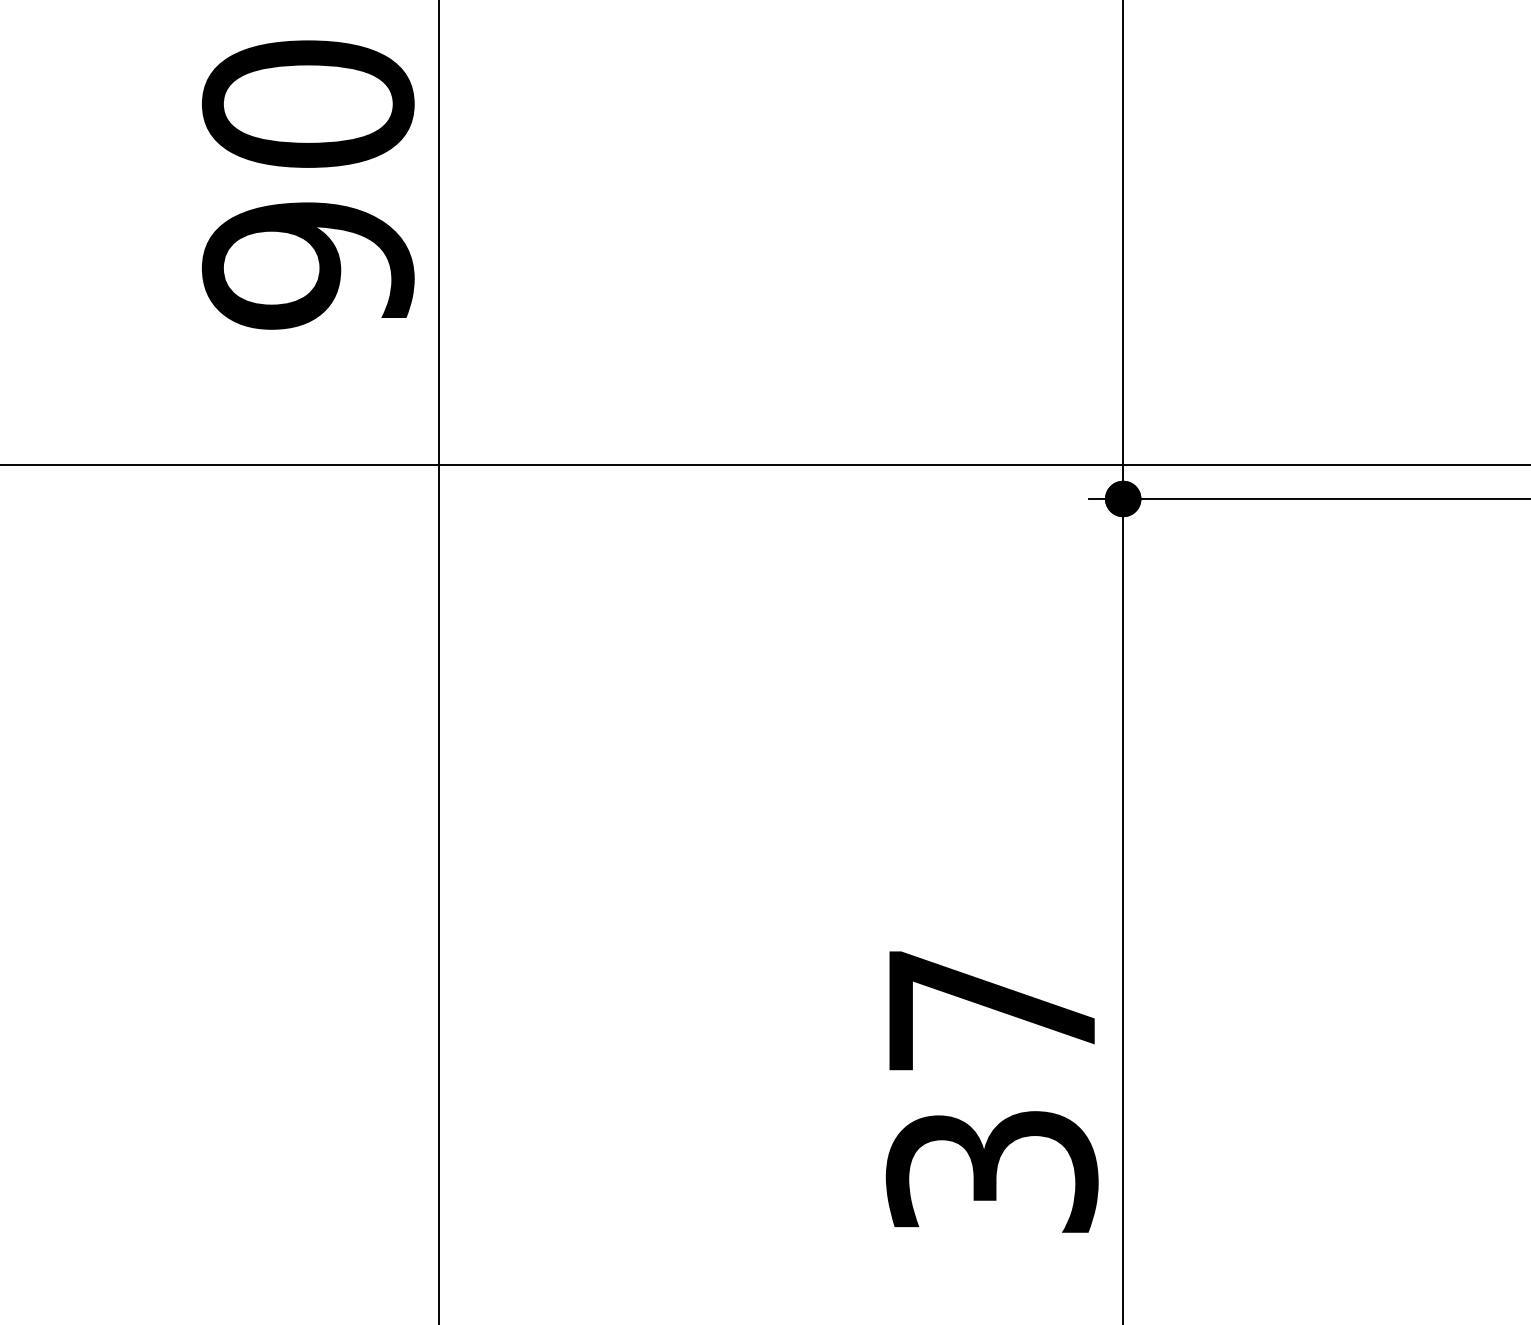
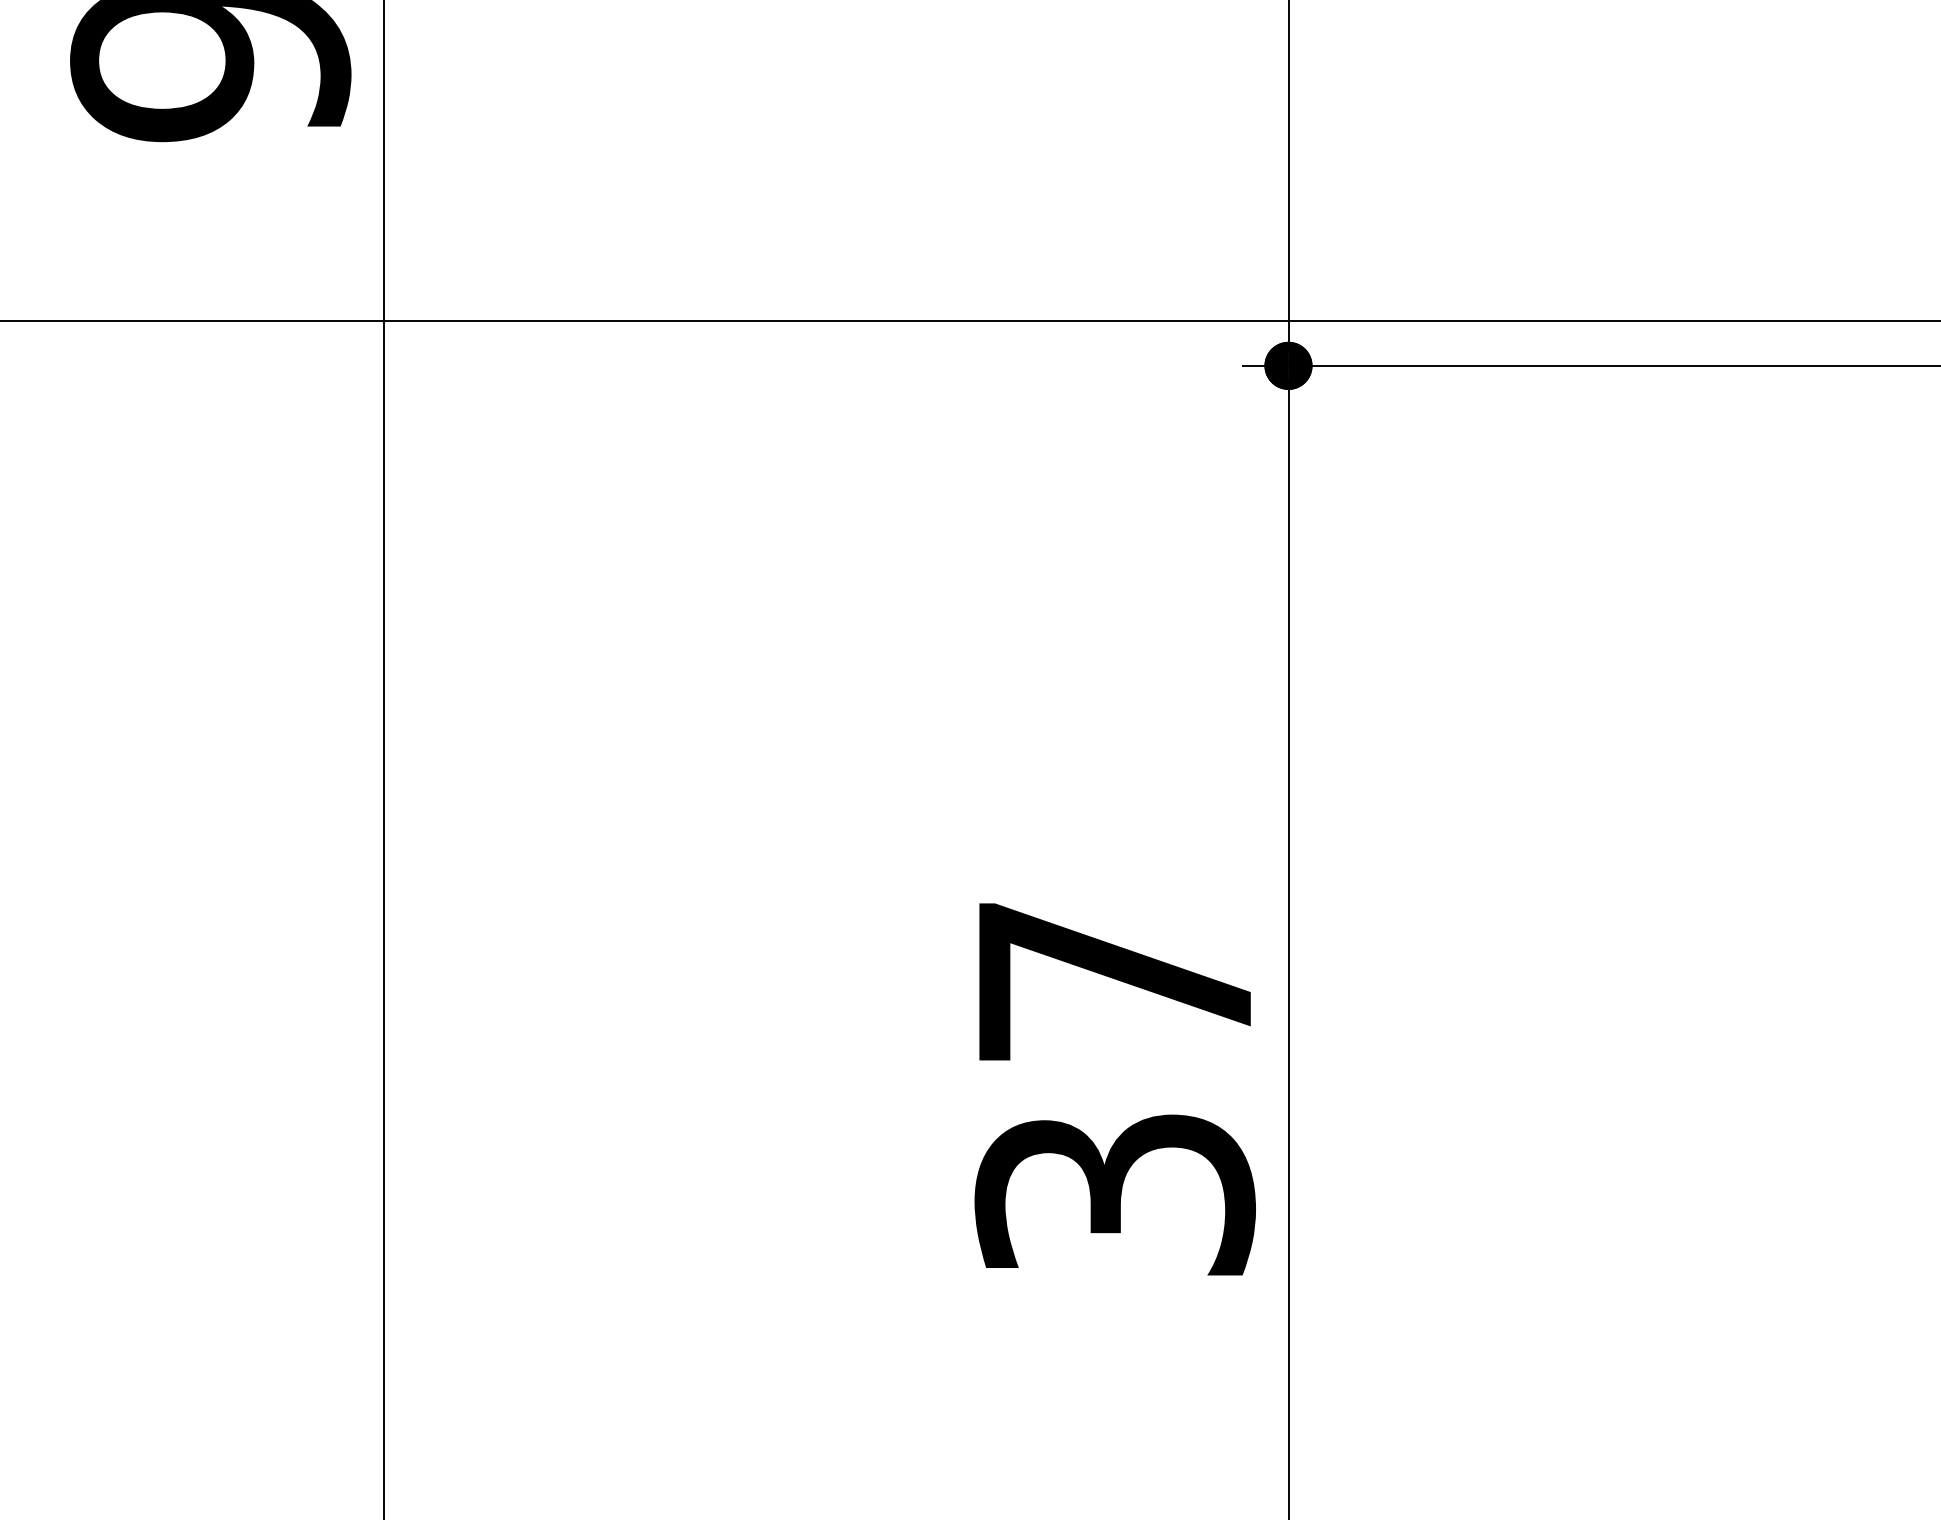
text: (991, 1091) -> (1114, 1088), moved

